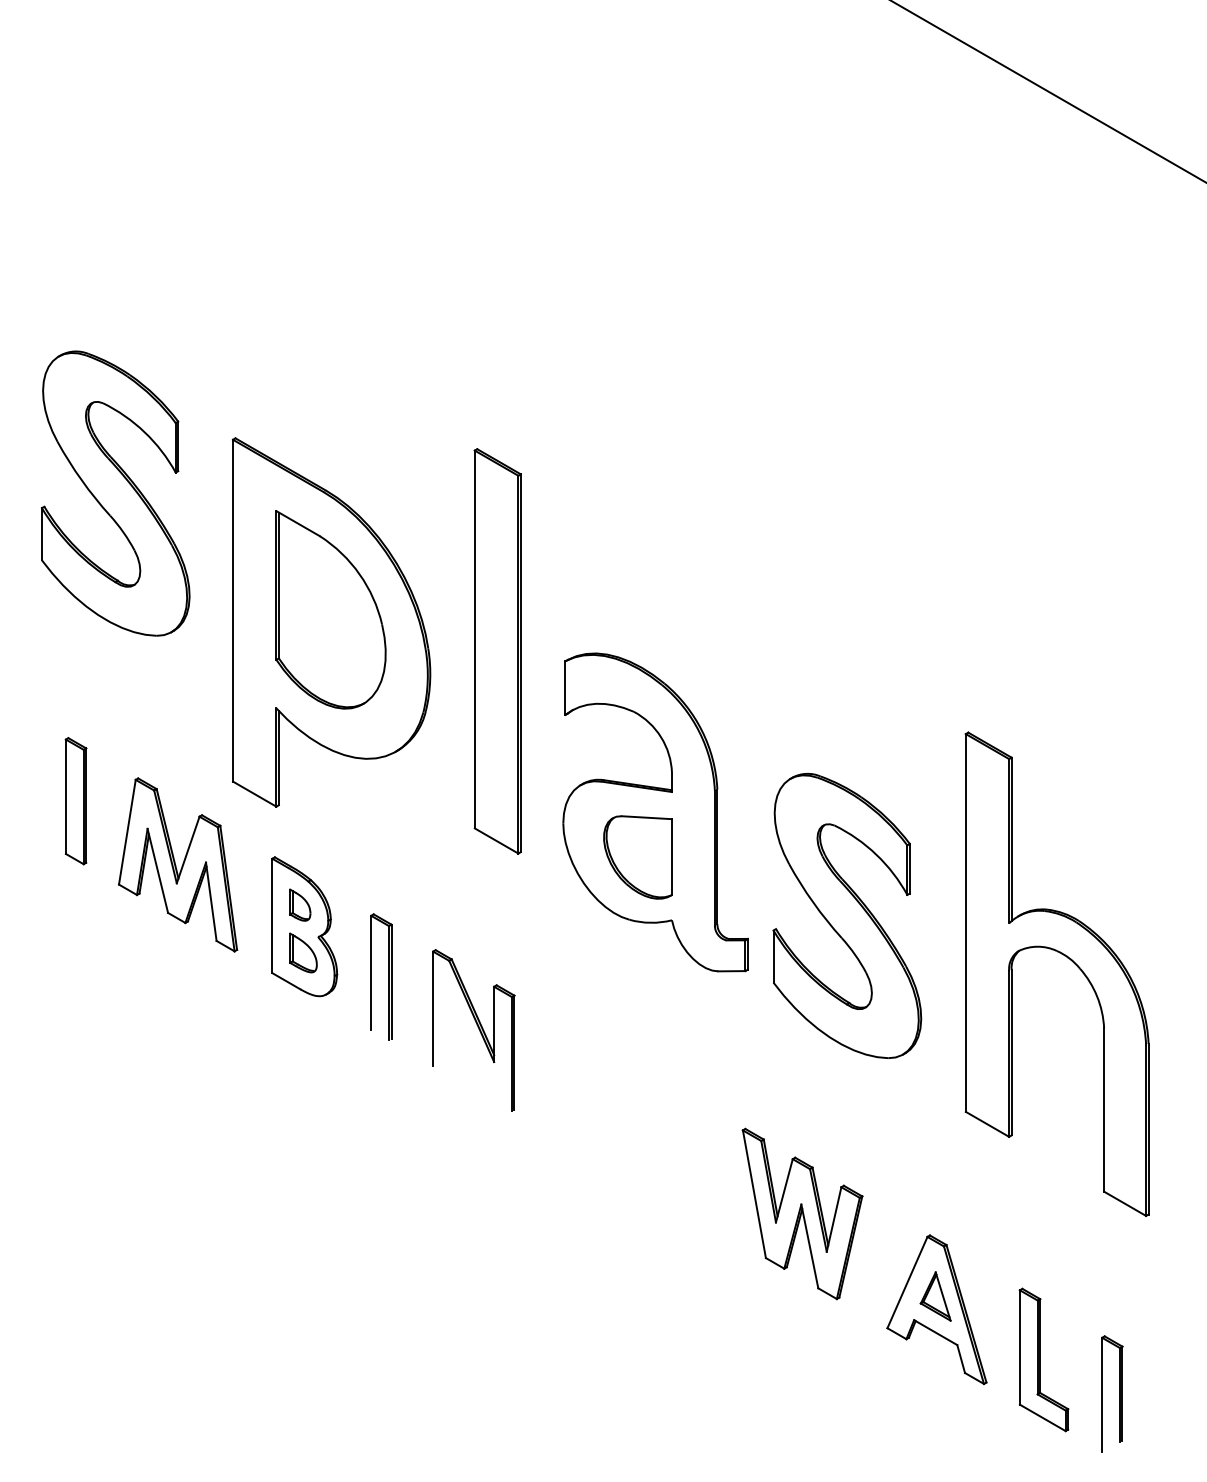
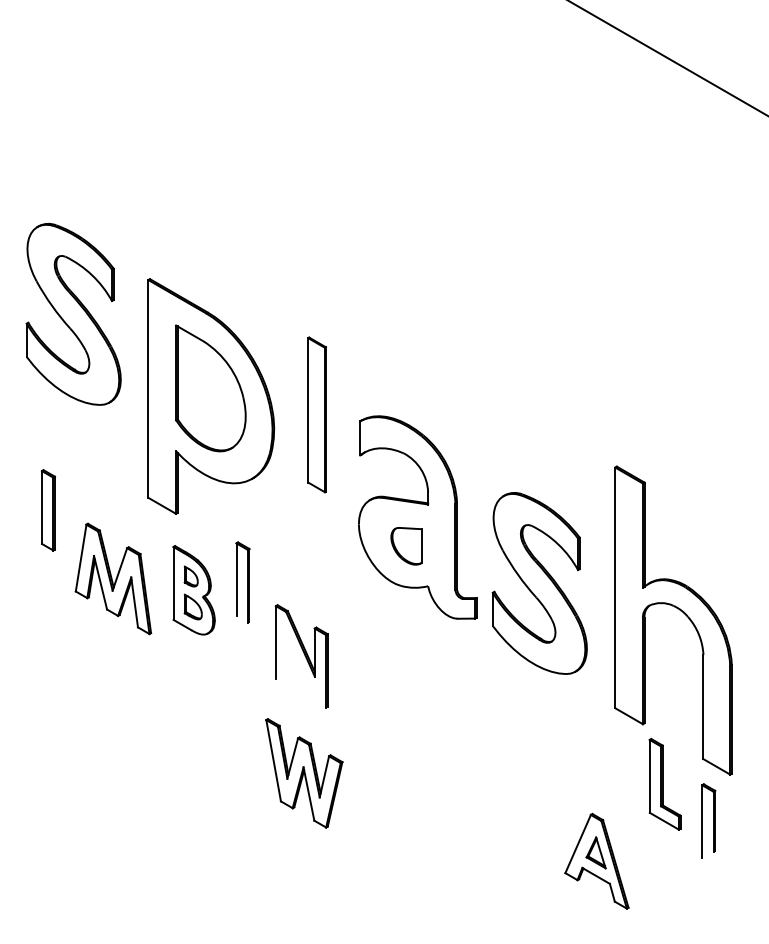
part: (496, 650) -> (316, 414), size x0.6
part: (638, 857) -> (406, 546), size x0.7
part: (178, 864) -> (113, 578), moved
part: (380, 977) -> (242, 582), moved
part: (802, 1214) -> (304, 773), moved
part: (936, 1308) -> (596, 860), moved
part: (1042, 1358) -> (664, 783), moved
part: (1112, 1393) -> (708, 820), moved

